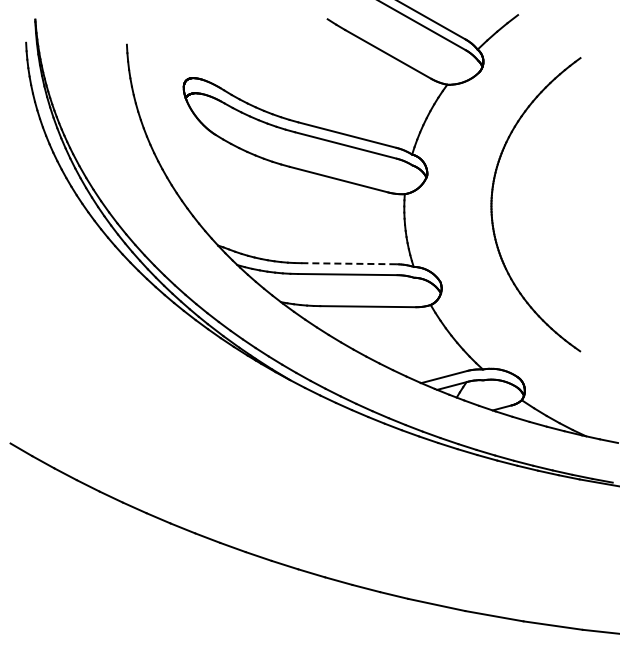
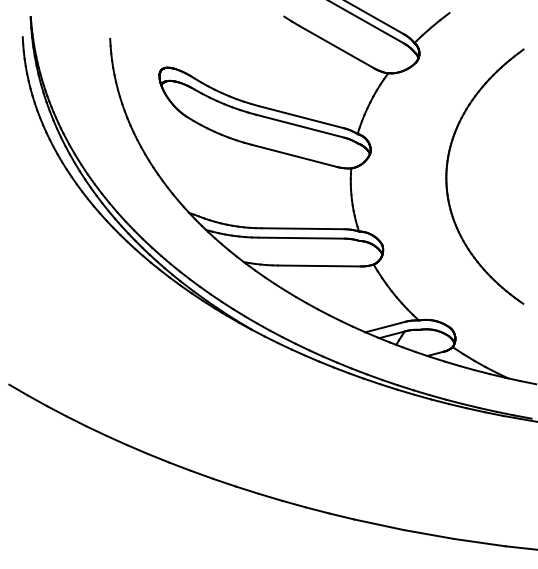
part: (492, 204) -> (447, 176), moved
line: (349, 263) -> (303, 228), dashed -> solid

